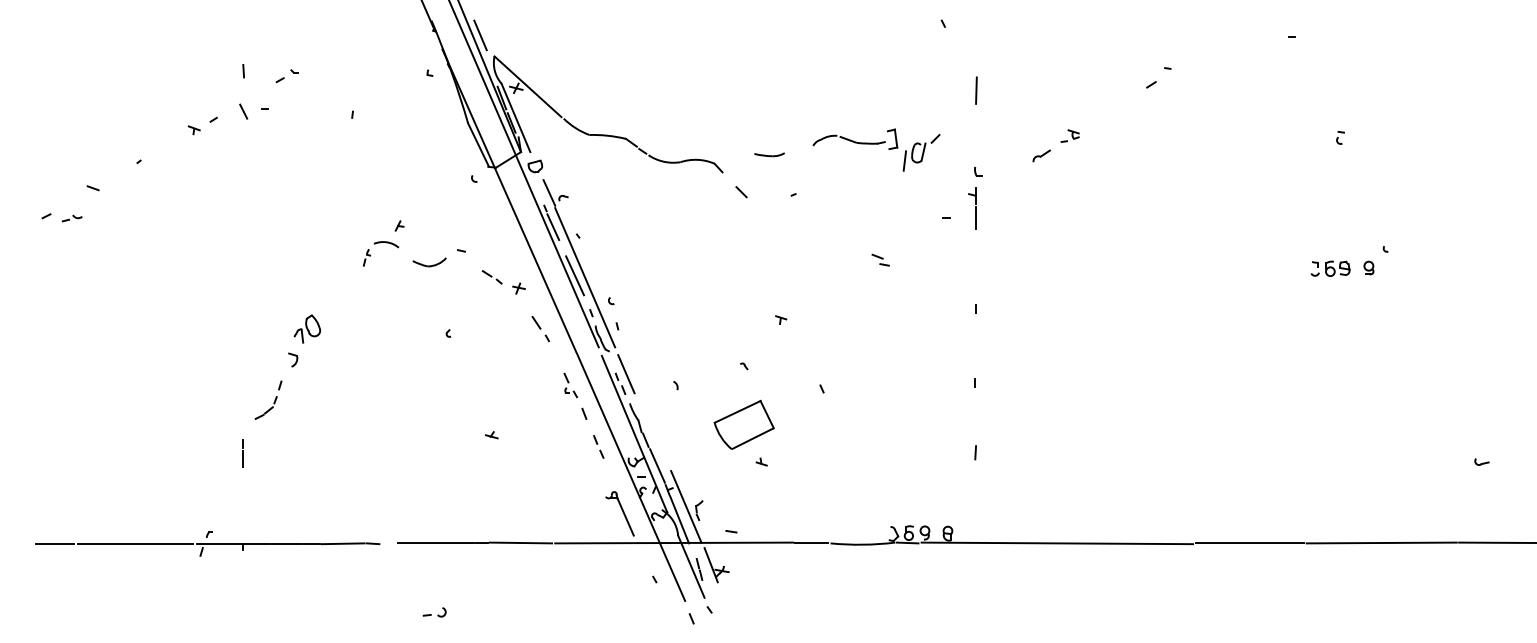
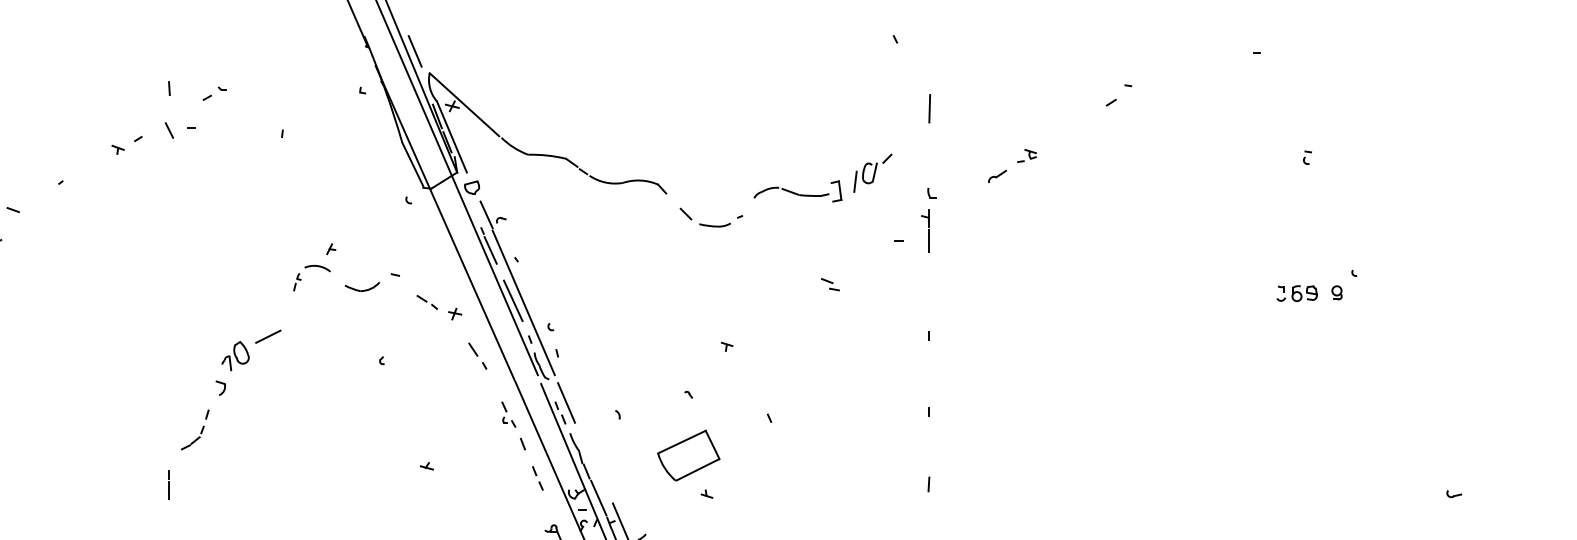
part: (855, 138) -> (798, 190), moved
part: (769, 154) -> (715, 224), moved
line: (338, 310) -> (267, 336), added

